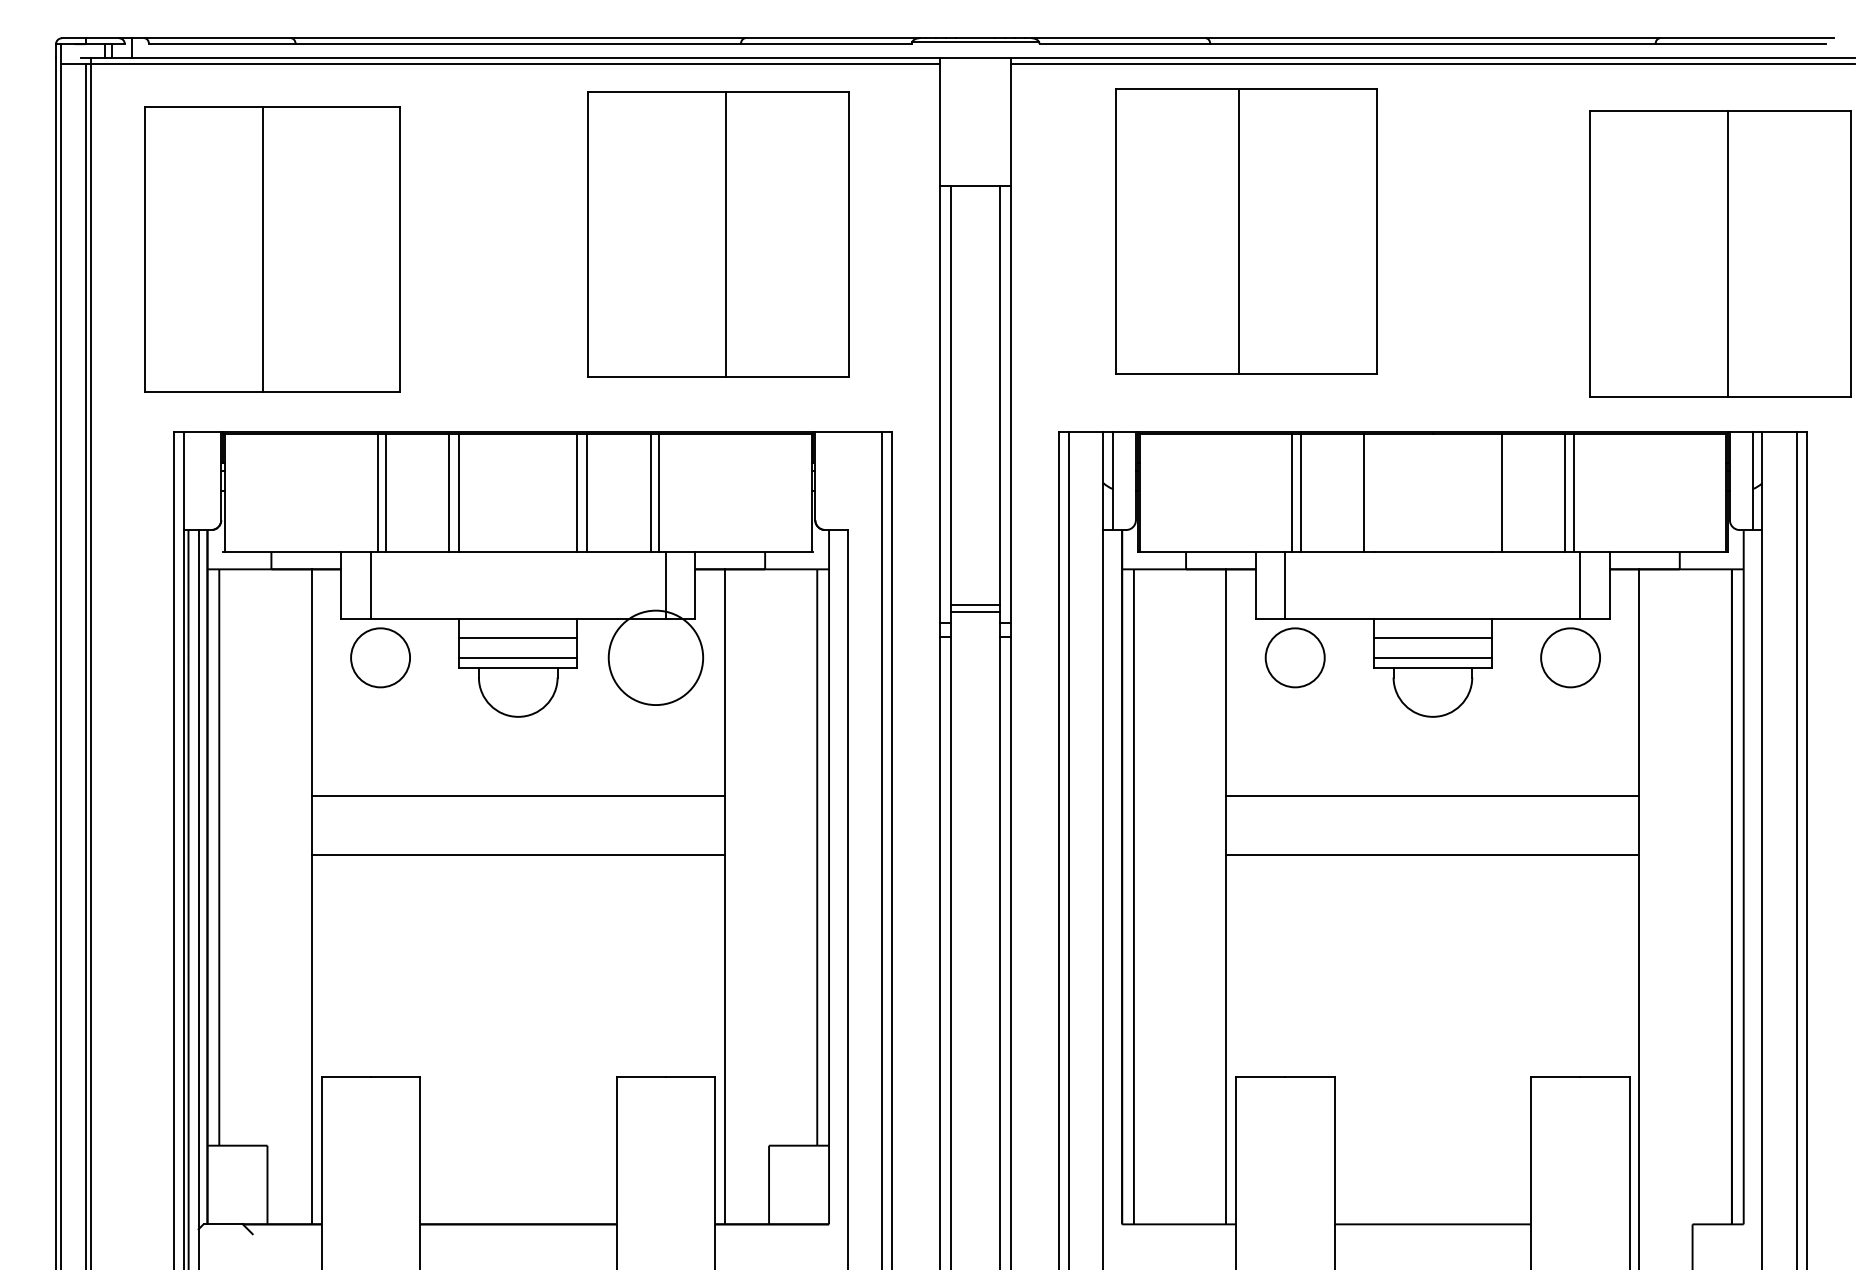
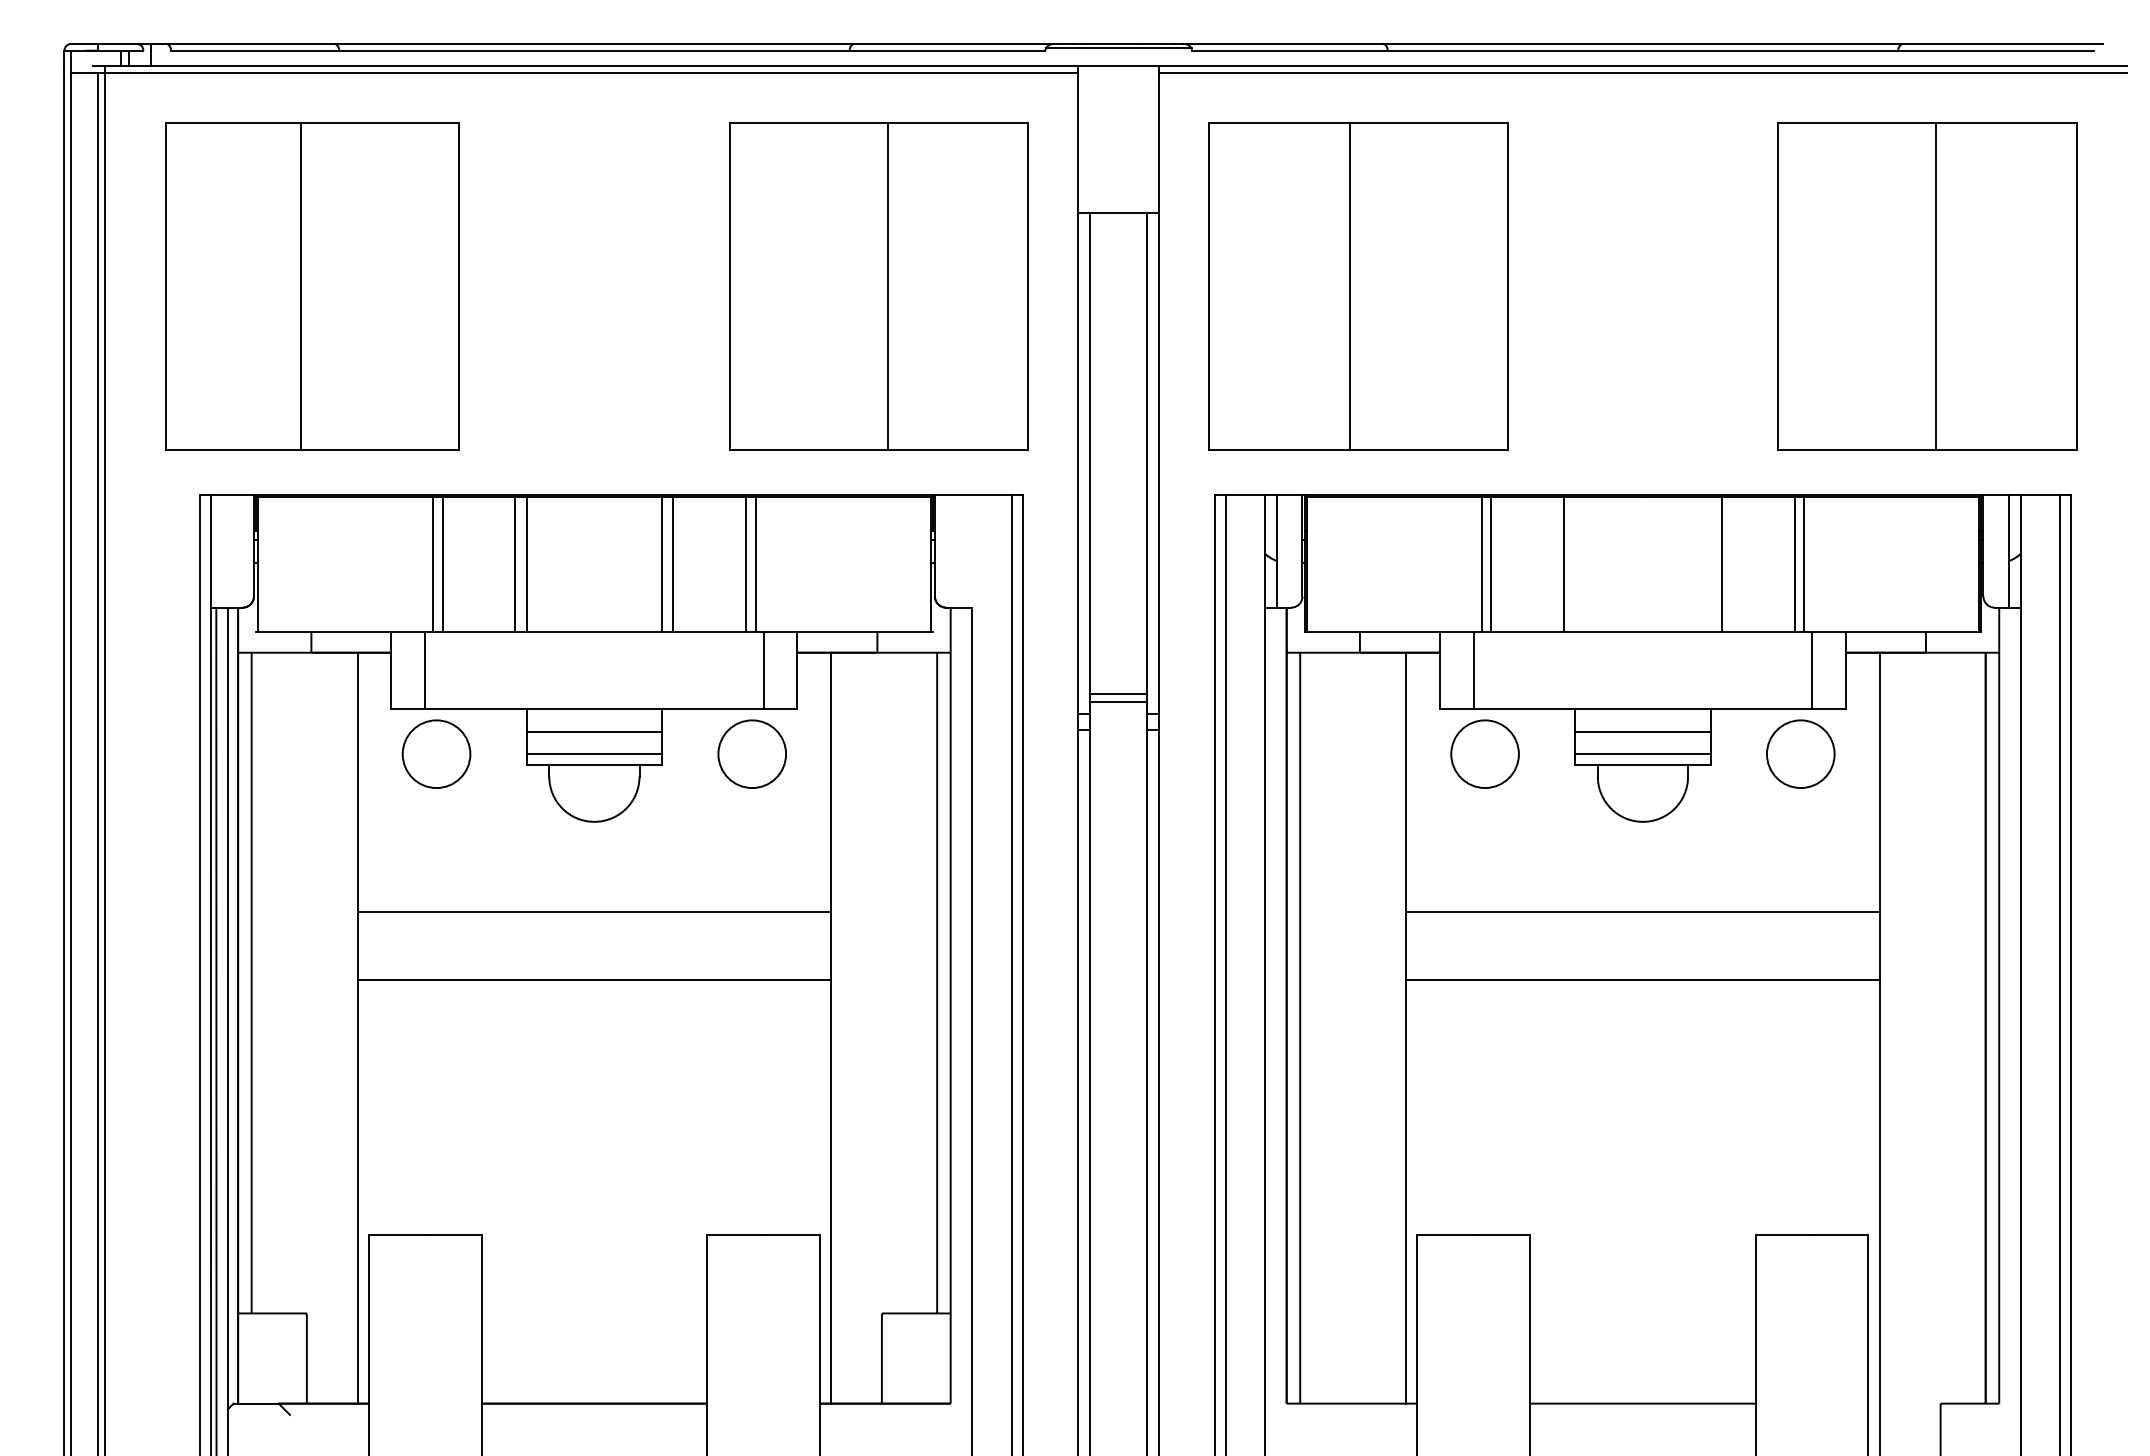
part: (1246, 231) -> (1358, 286), moved
part: (718, 235) -> (878, 286), moved
part: (1720, 254) -> (1927, 286), moved
circle: (656, 658) -> (752, 754), size x0.62

